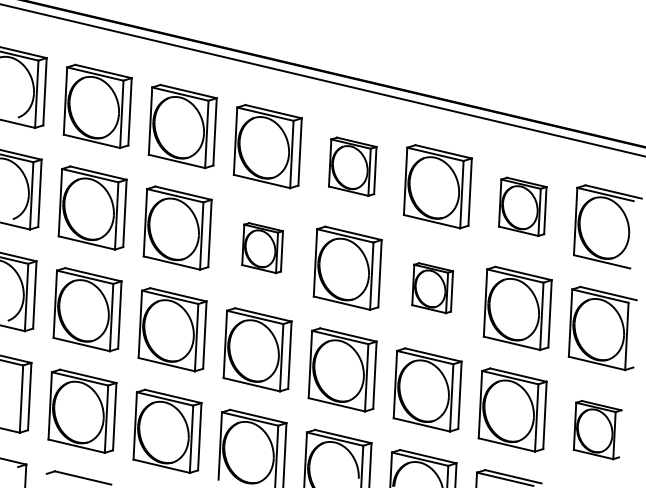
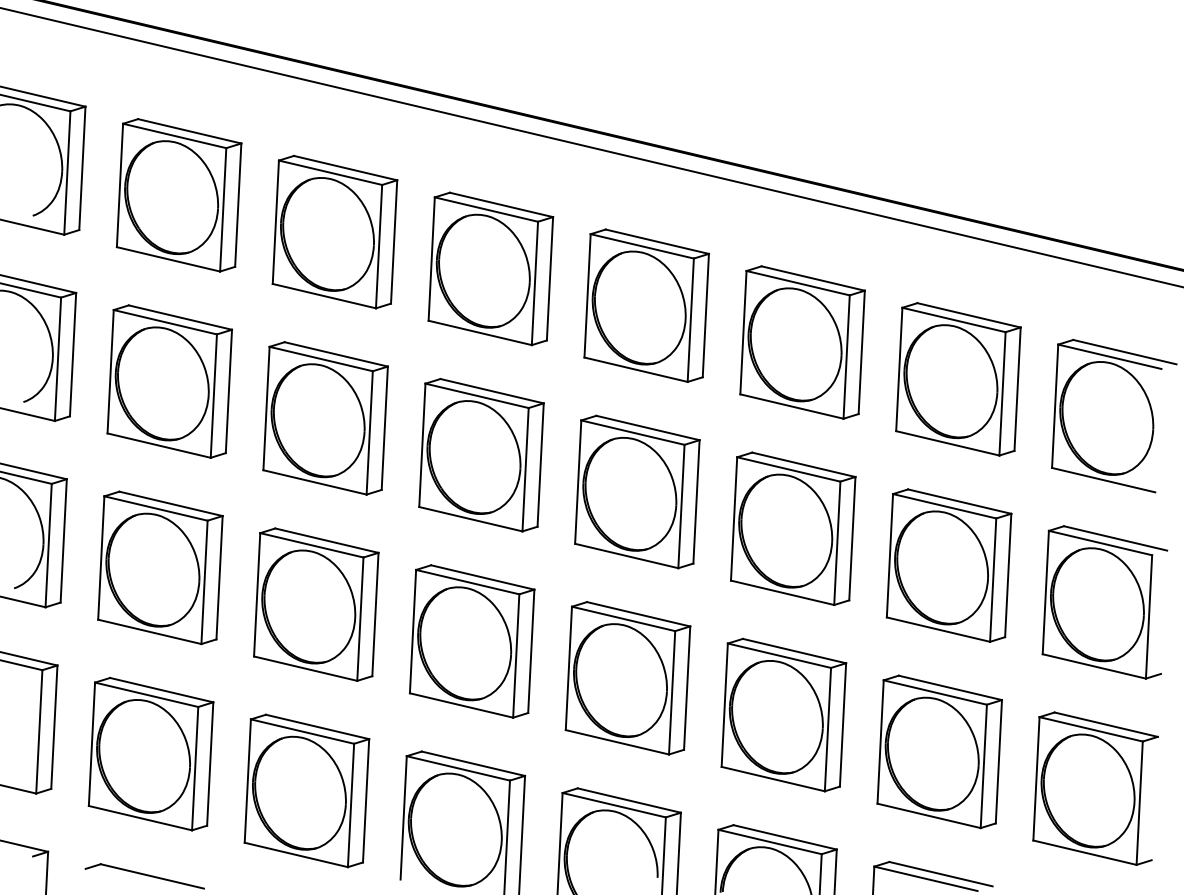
part: (352, 166) -> (646, 305), size x1.43
part: (522, 206) -> (957, 378), size x1.43
part: (262, 247) -> (481, 453), size x1.67
part: (432, 287) -> (792, 527), size x1.67
part: (597, 429) -> (1095, 787), size x1.43

